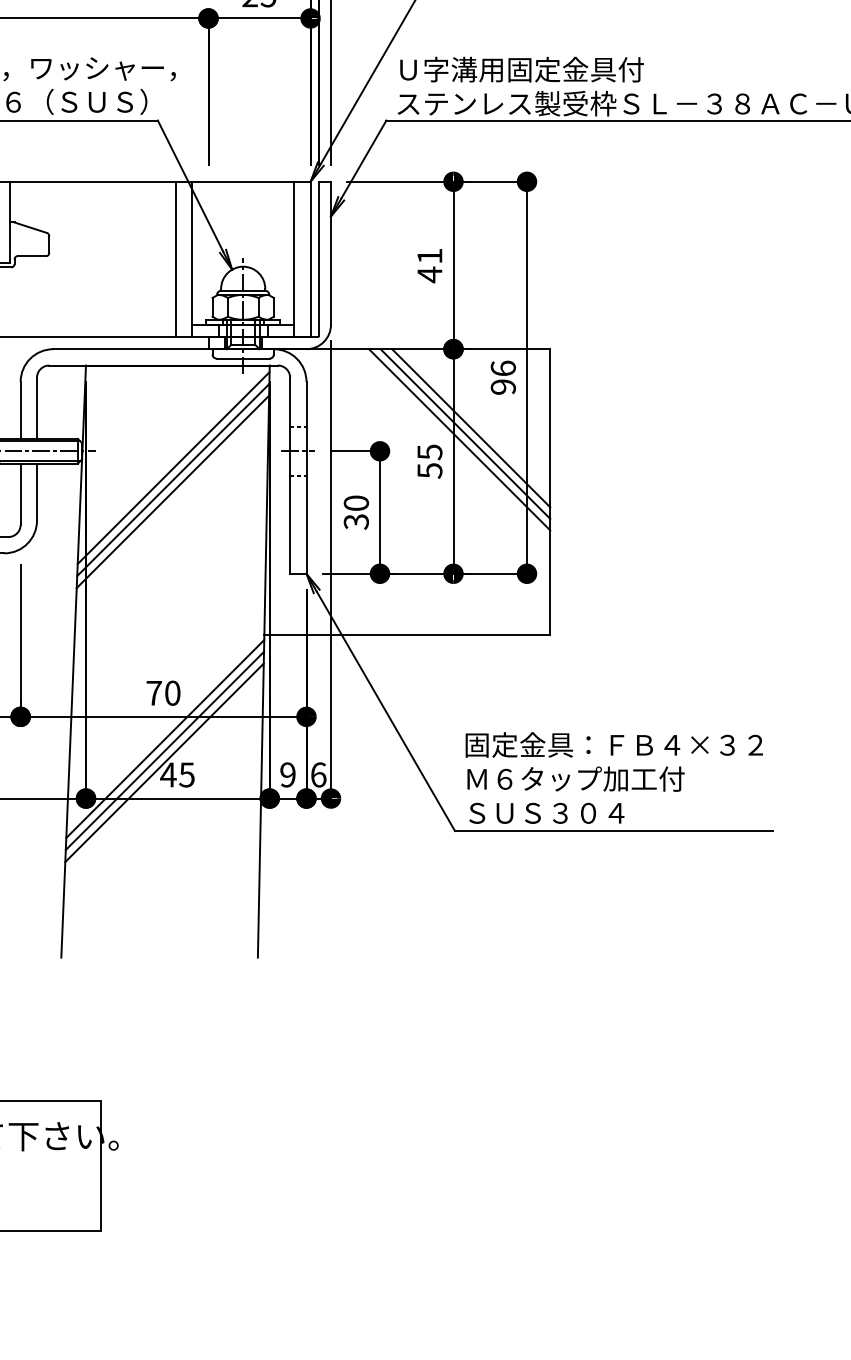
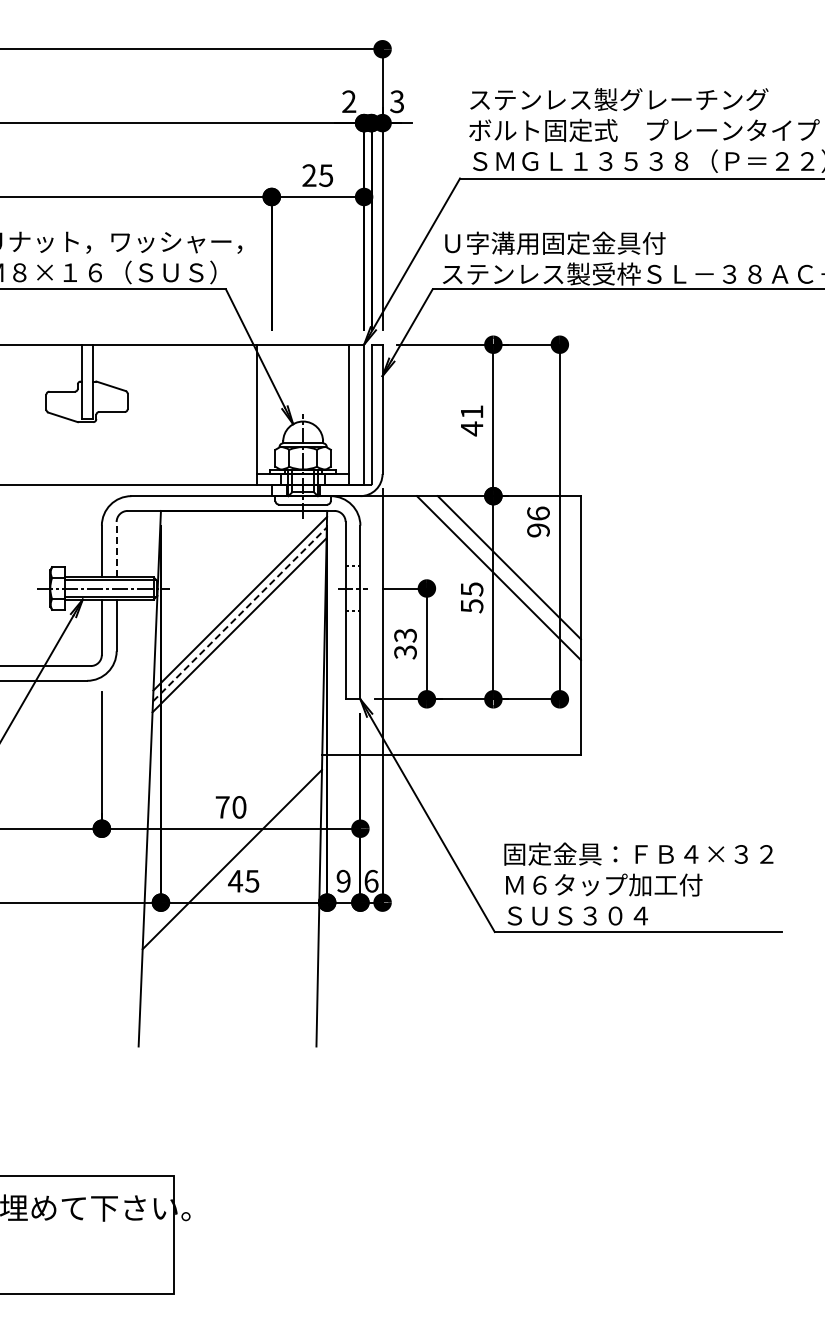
line: (176, 258) -> (242, 414), removed
line: (36, 408) -> (116, 549), solid -> dashed
line: (464, 433) -> (503, 572), removed
line: (172, 480) -> (239, 614), solid -> dashed
text: (356, 503) -> (405, 635), 30 -> 33
line: (165, 738) -> (232, 848), removed
line: (163, 763) -> (231, 870), removed

